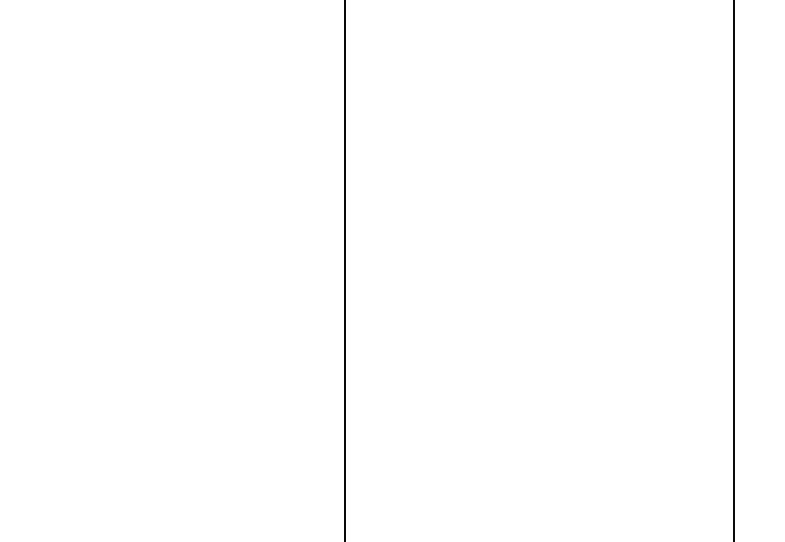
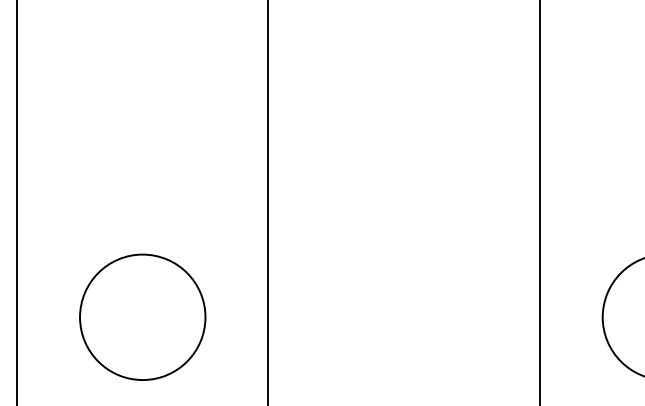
circle: (165, 435) -> (142, 316), added

